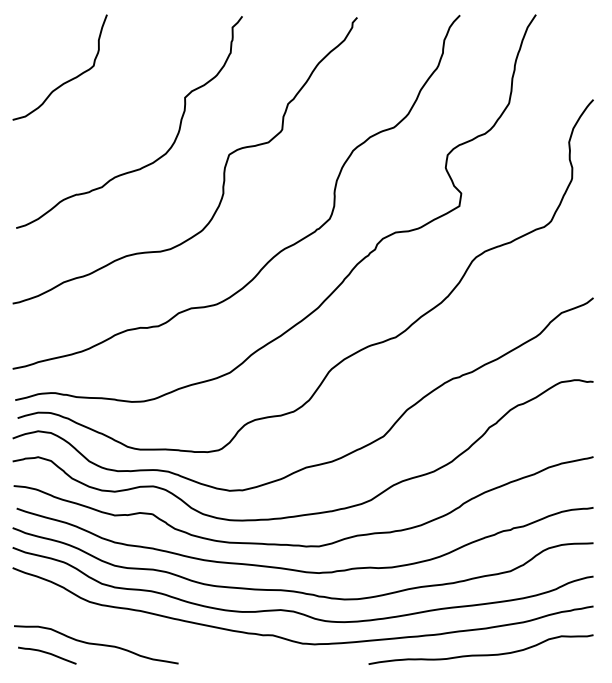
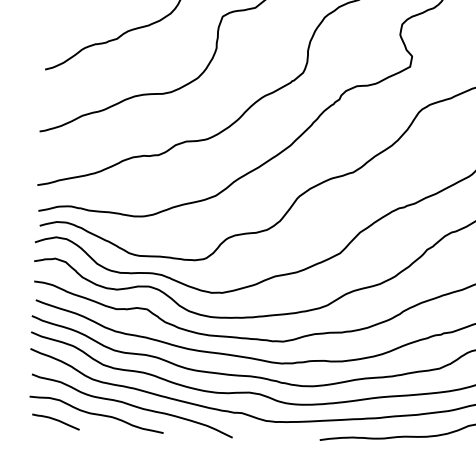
curve: (138, 632) -> (131, 406), added

